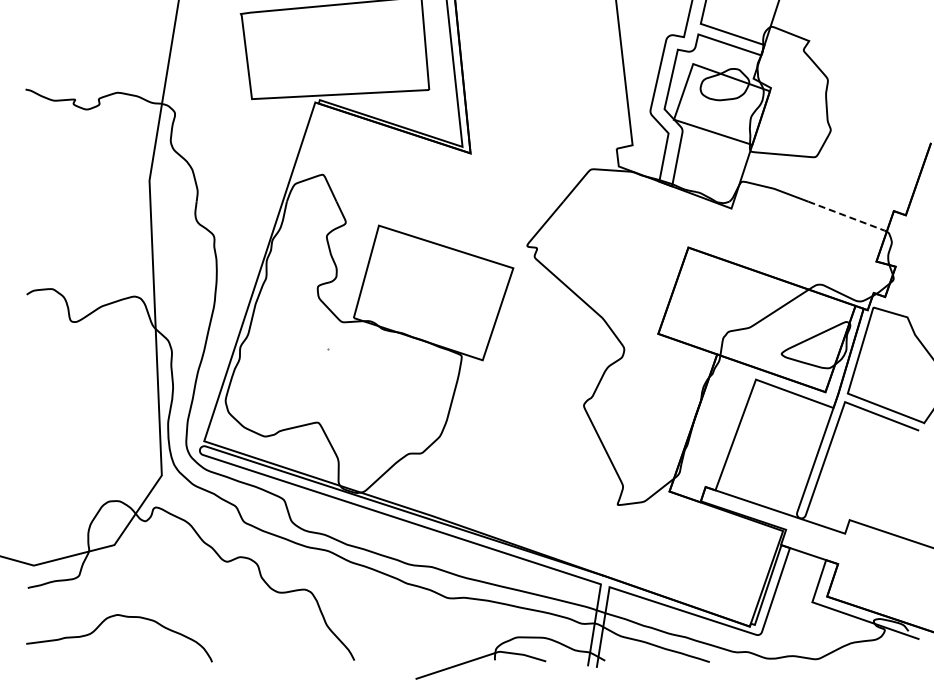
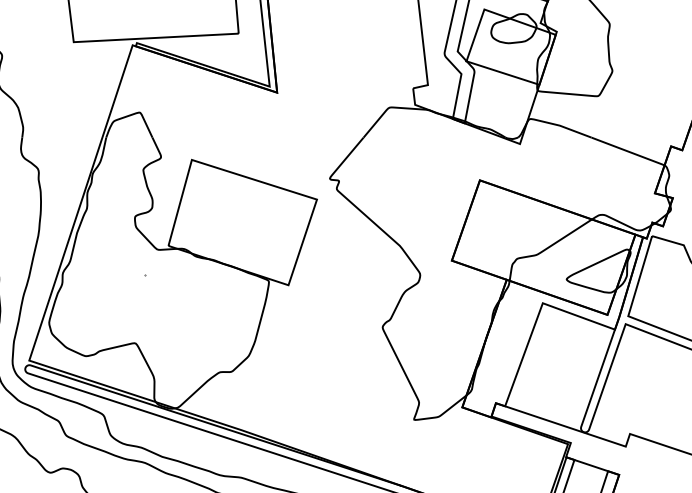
line: (848, 216) -> (628, 151), dashed -> solid

